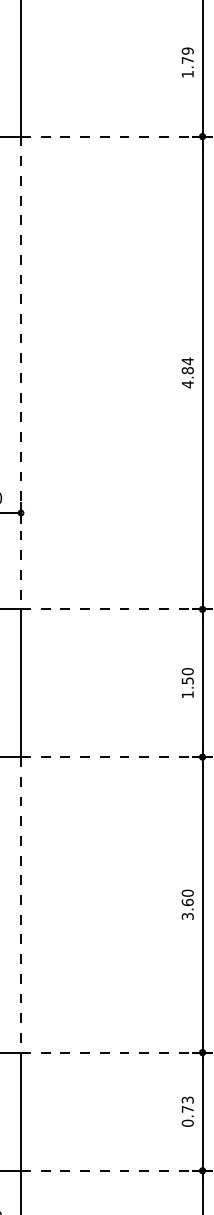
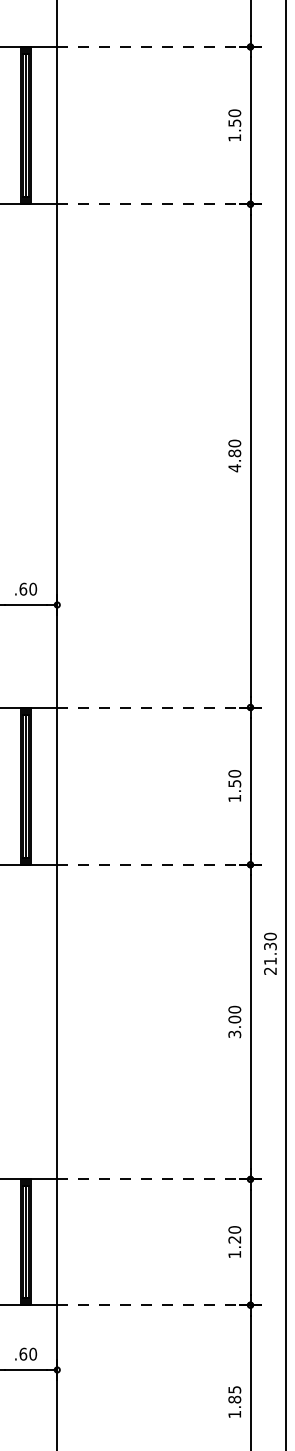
text: (187, 55) -> (234, 117), 1.79 -> 1.50
text: (187, 361) -> (234, 443), 4.84 -> 4.80
line: (21, 372) -> (57, 455), dashed -> solid
text: (187, 902) -> (234, 1019), 3.60 -> 3.00
line: (21, 905) -> (57, 1022), dashed -> solid
text: (187, 1111) -> (234, 1242), 0.73 -> 1.20

